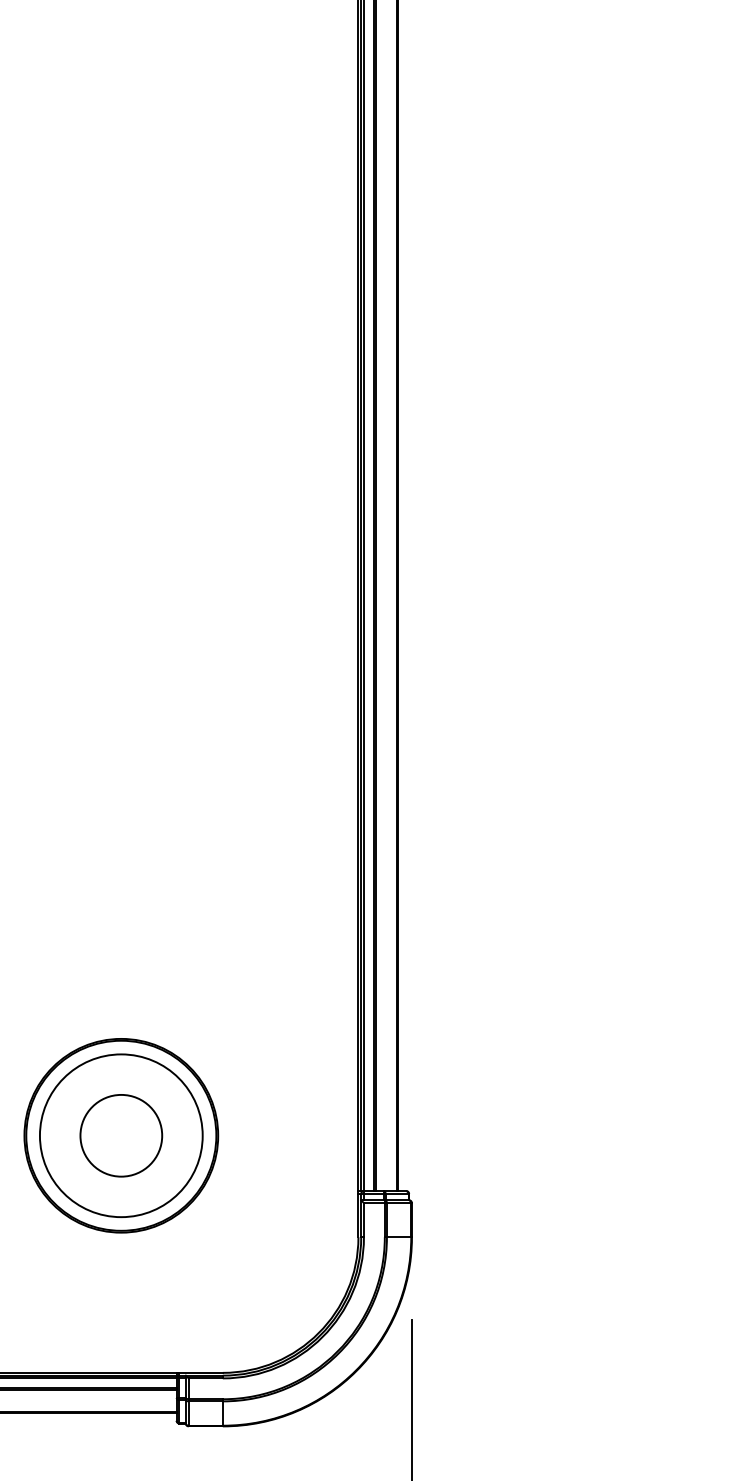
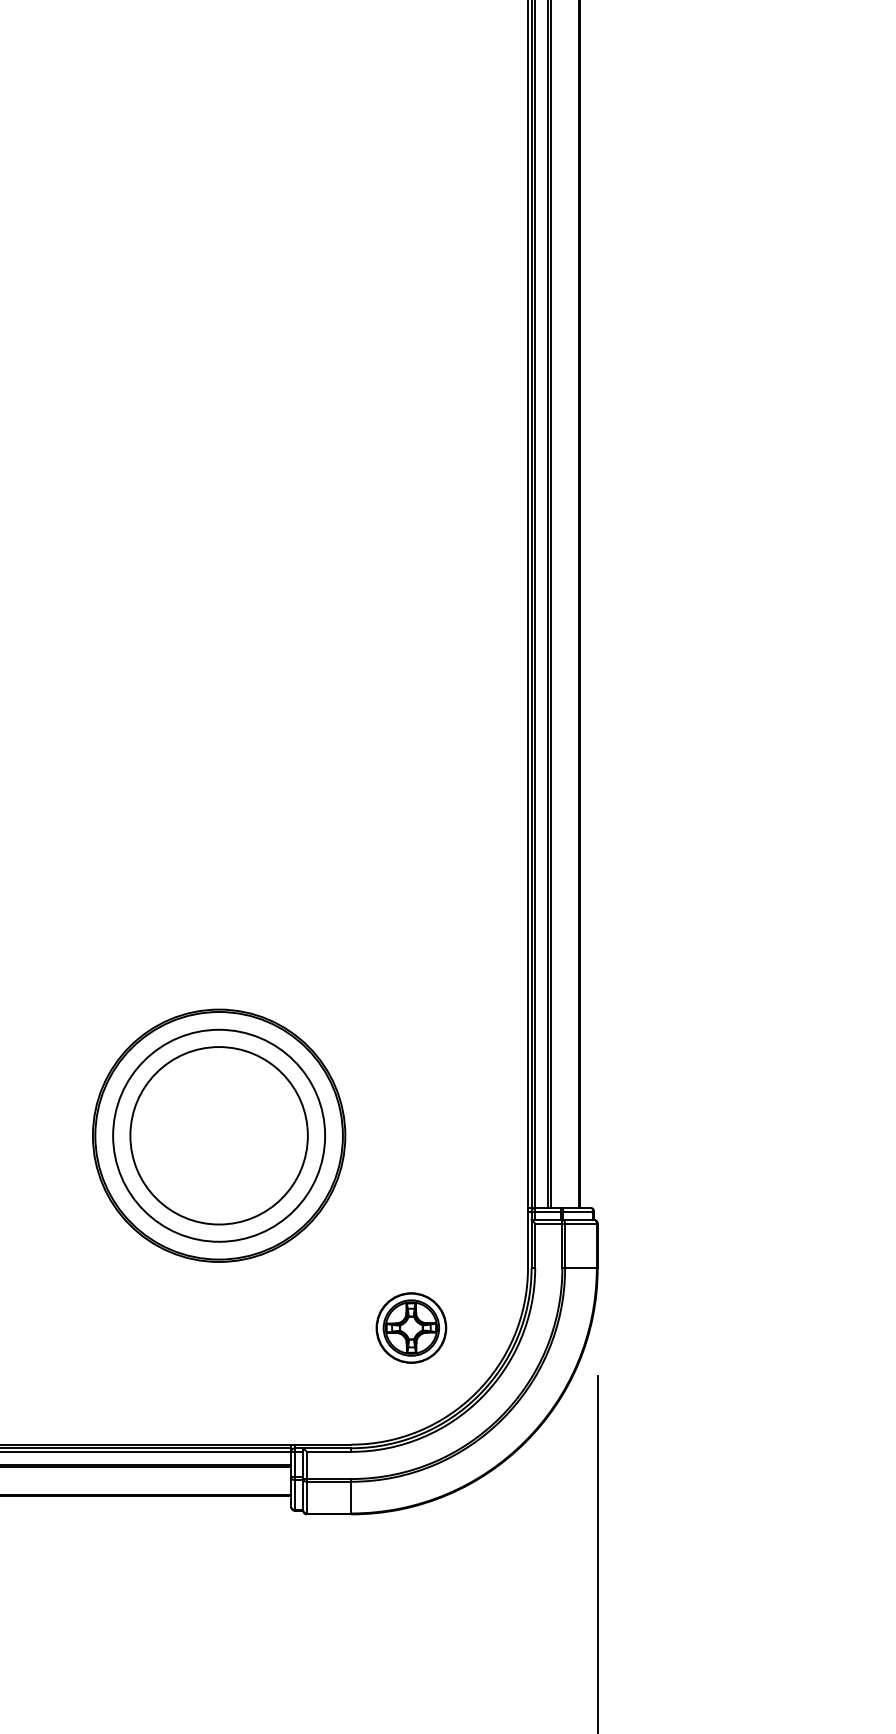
circle: (121, 1135) -> (219, 1135), size x1.67
part: (268, 1282) -> (410, 1326), added

